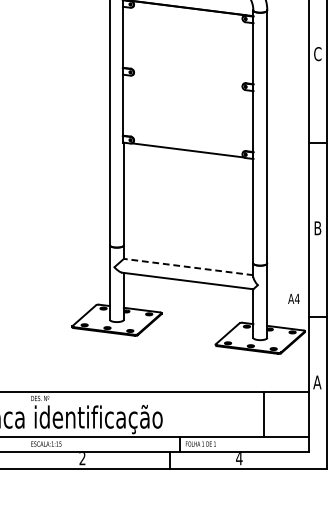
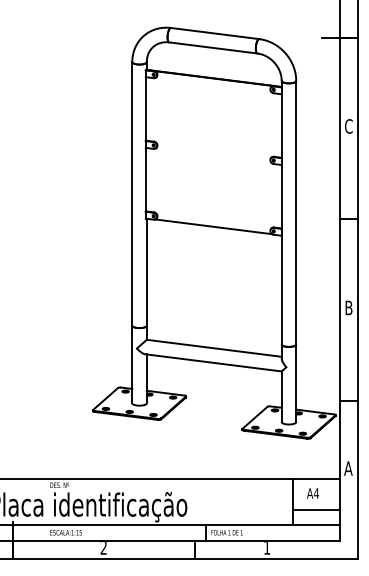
line: (188, 267) -> (214, 348), dashed -> solid
text: (293, 298) -> (312, 493), moved
line: (285, 421) -> (315, 509), added
text: (238, 459) -> (266, 548), 4 -> 1

